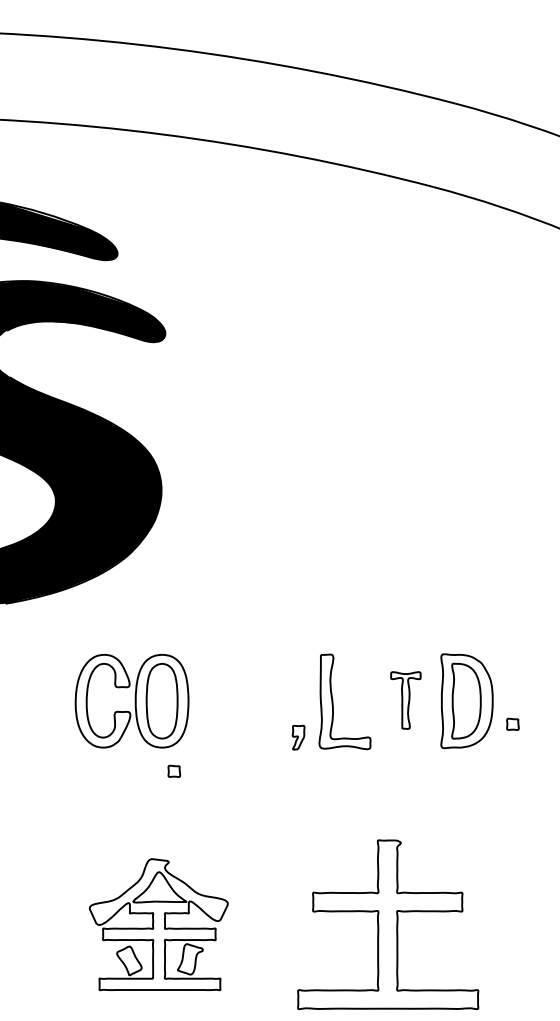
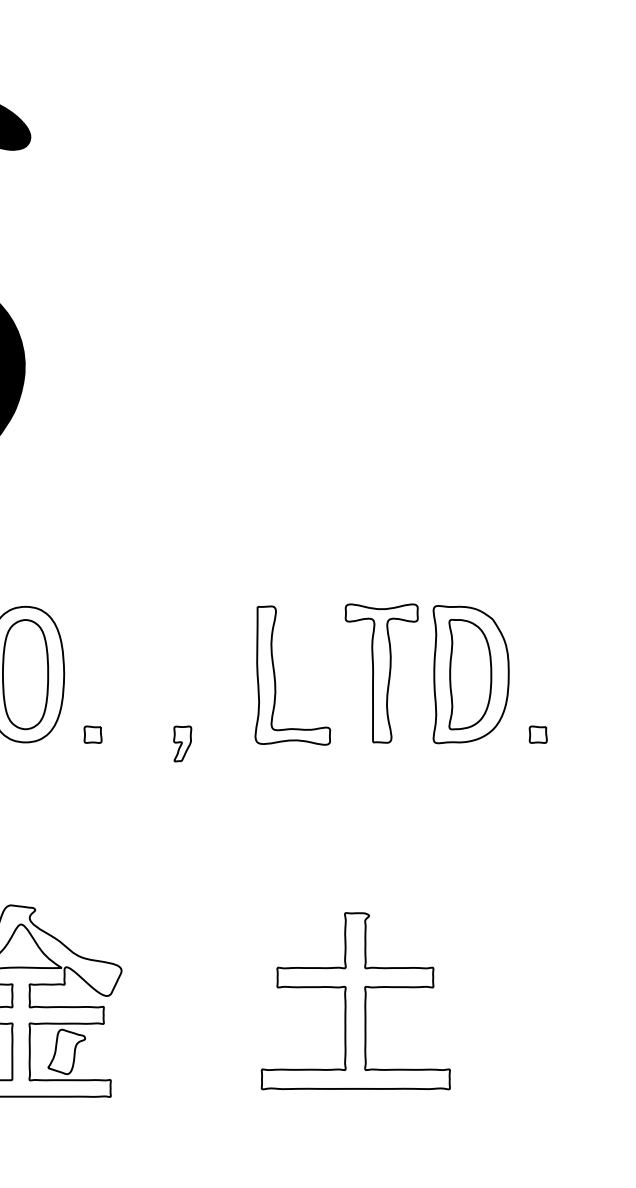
part: (405, 700) -> (381, 673), size x1.67
part: (512, 723) -> (537, 733), moved
part: (298, 737) -> (182, 743), moved
part: (174, 770) -> (93, 733), moved
part: (387, 924) -> (354, 1000), size x0.71

